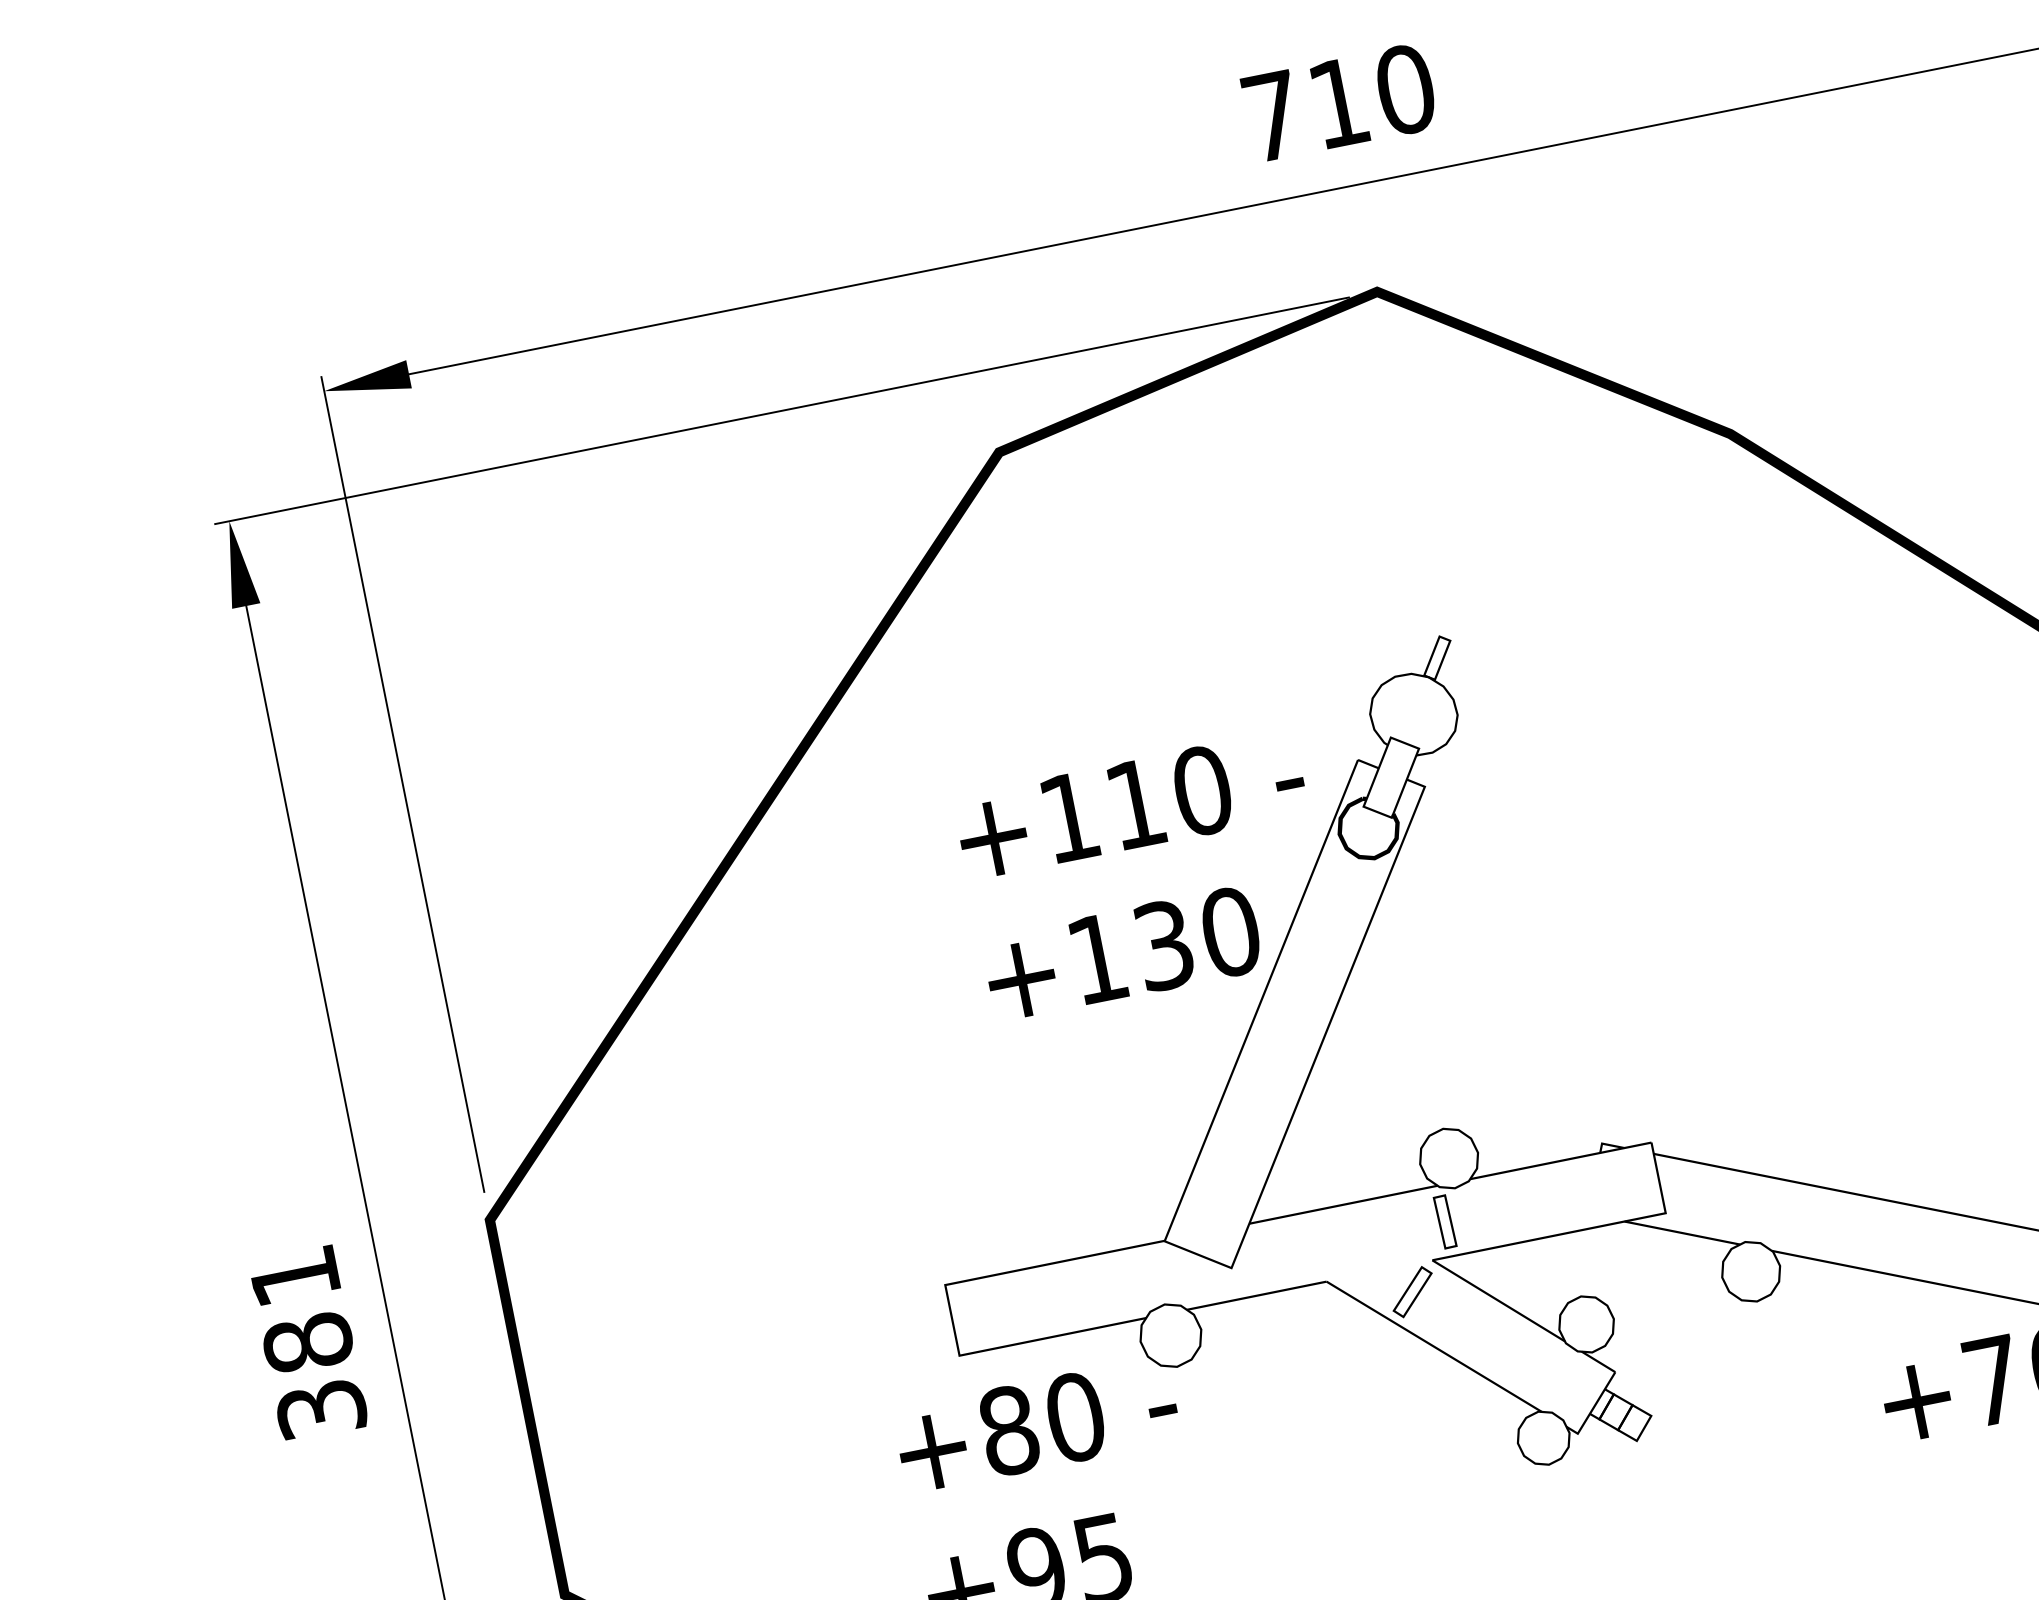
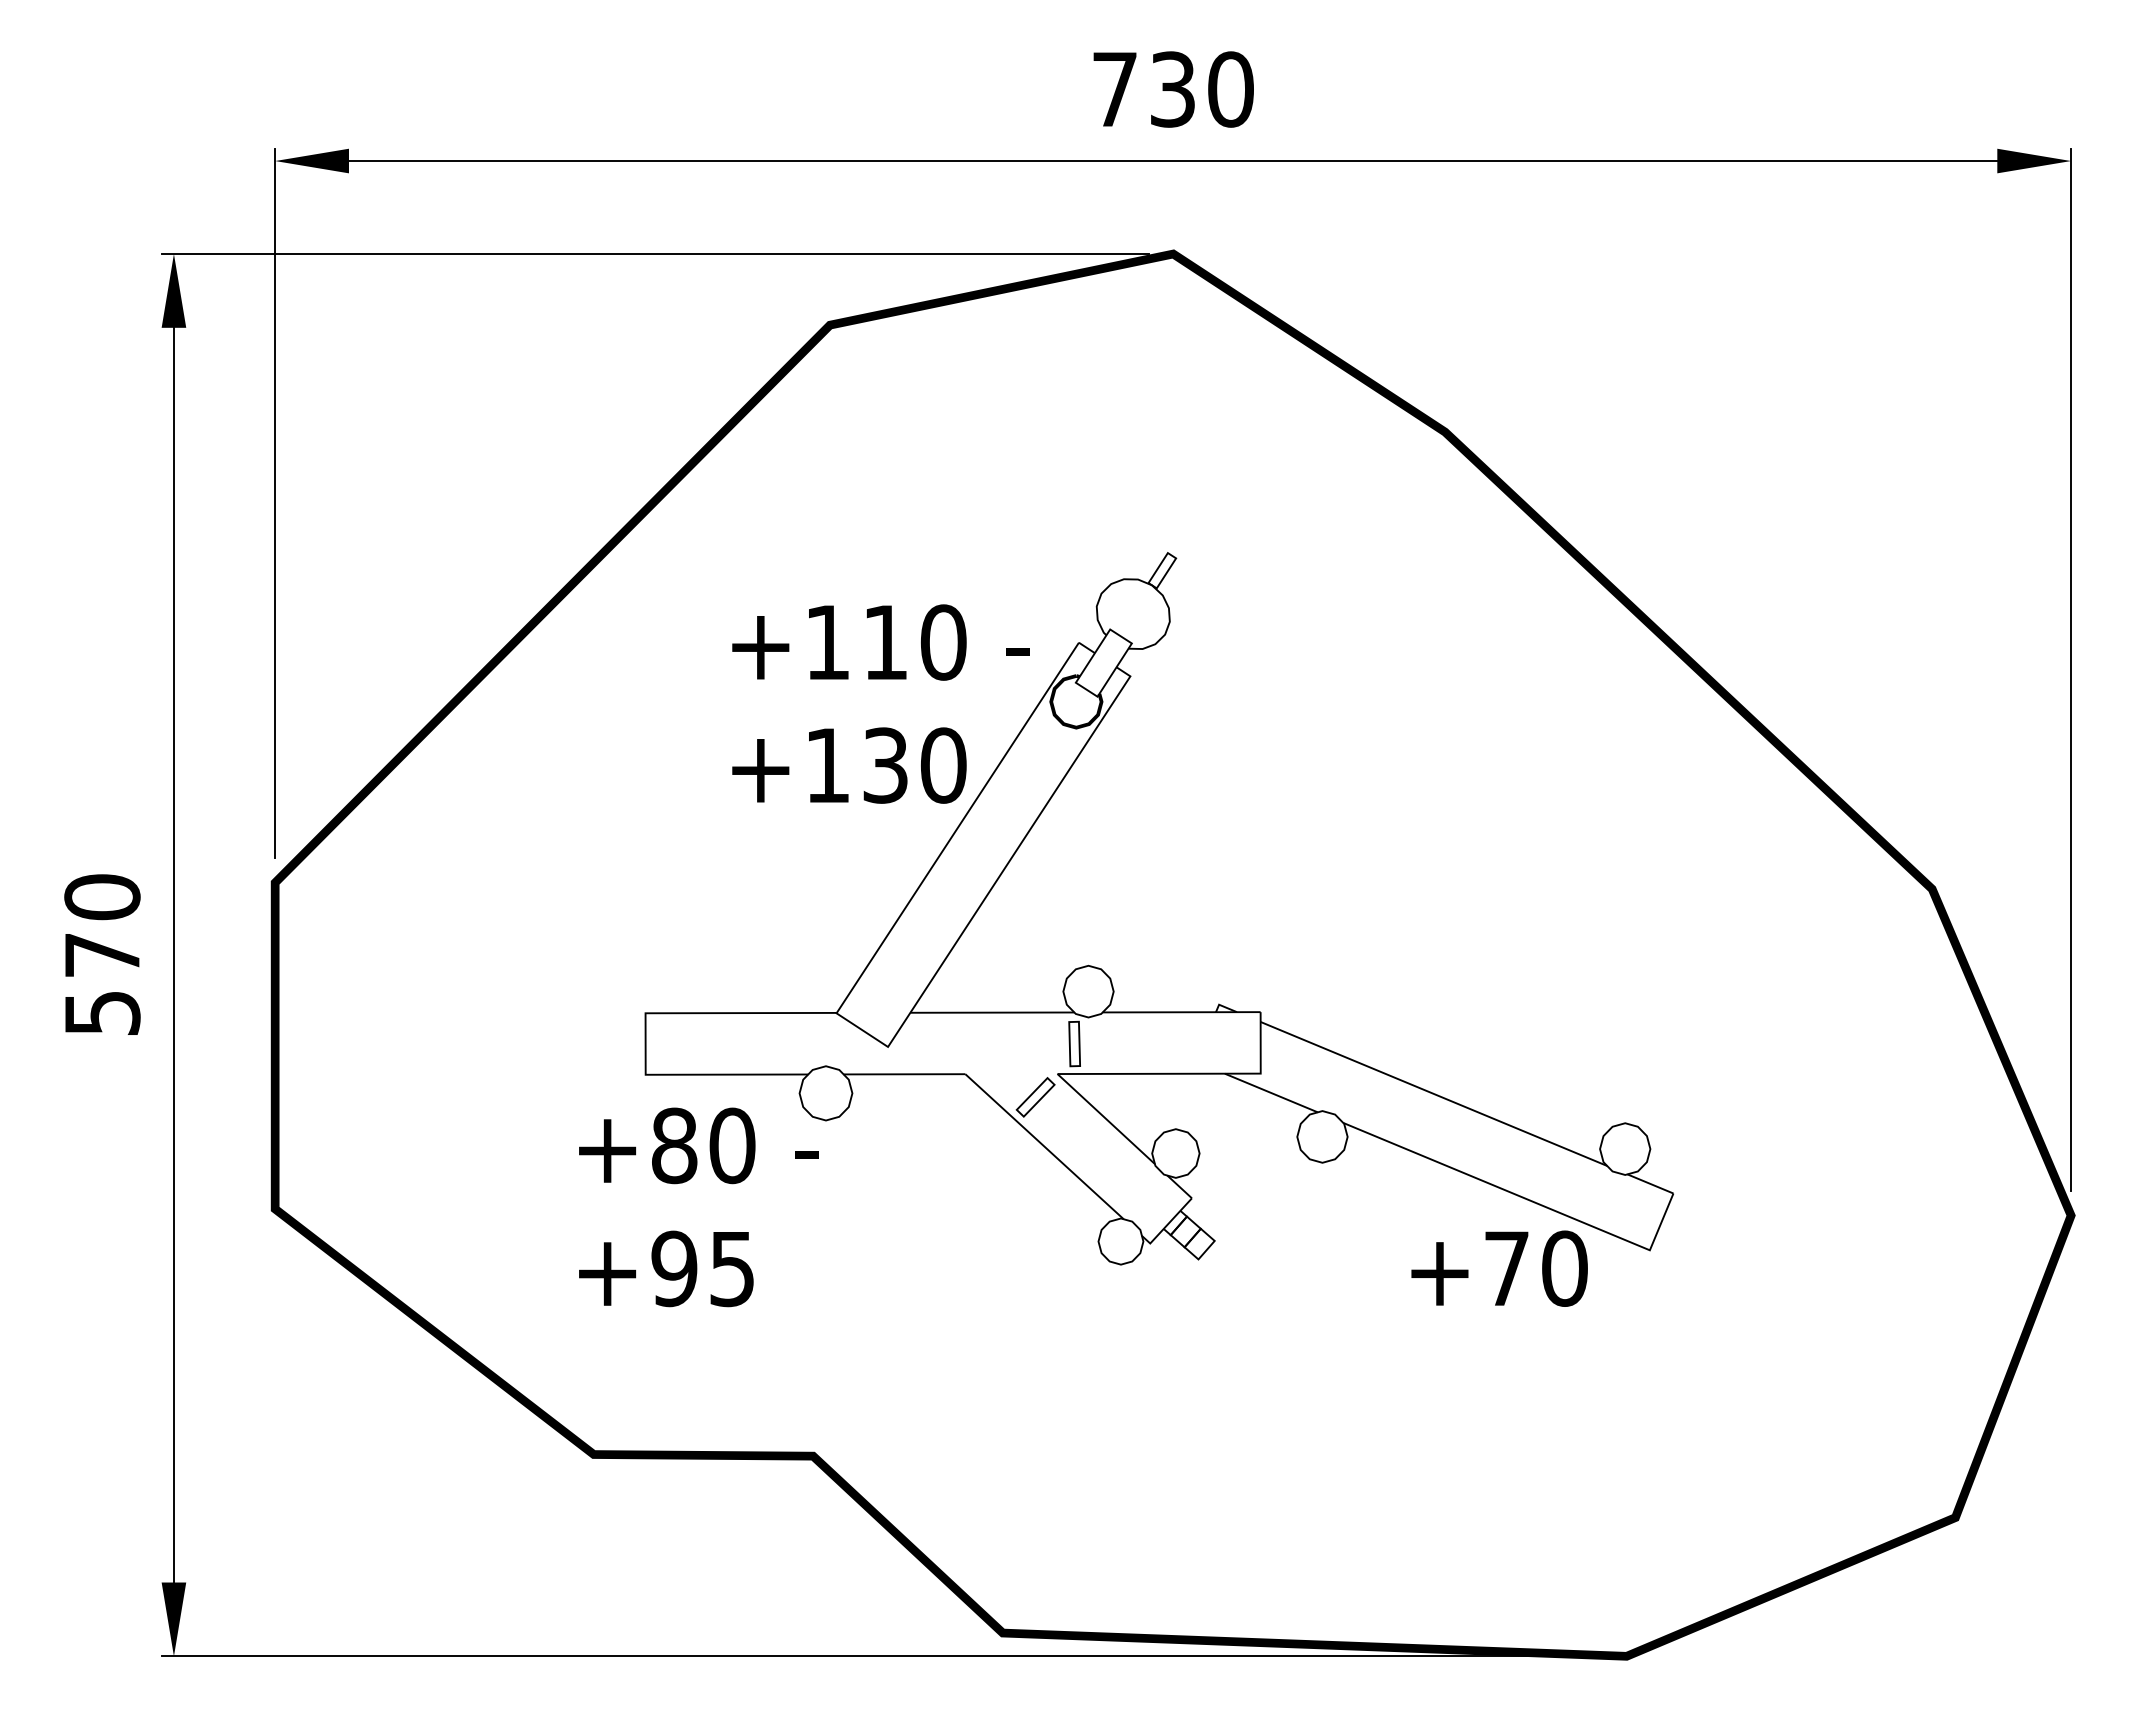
text: (1338, 103) -> (1172, 89), 710 -> 730
text: (308, 1342) -> (102, 954), 381 -> 570

